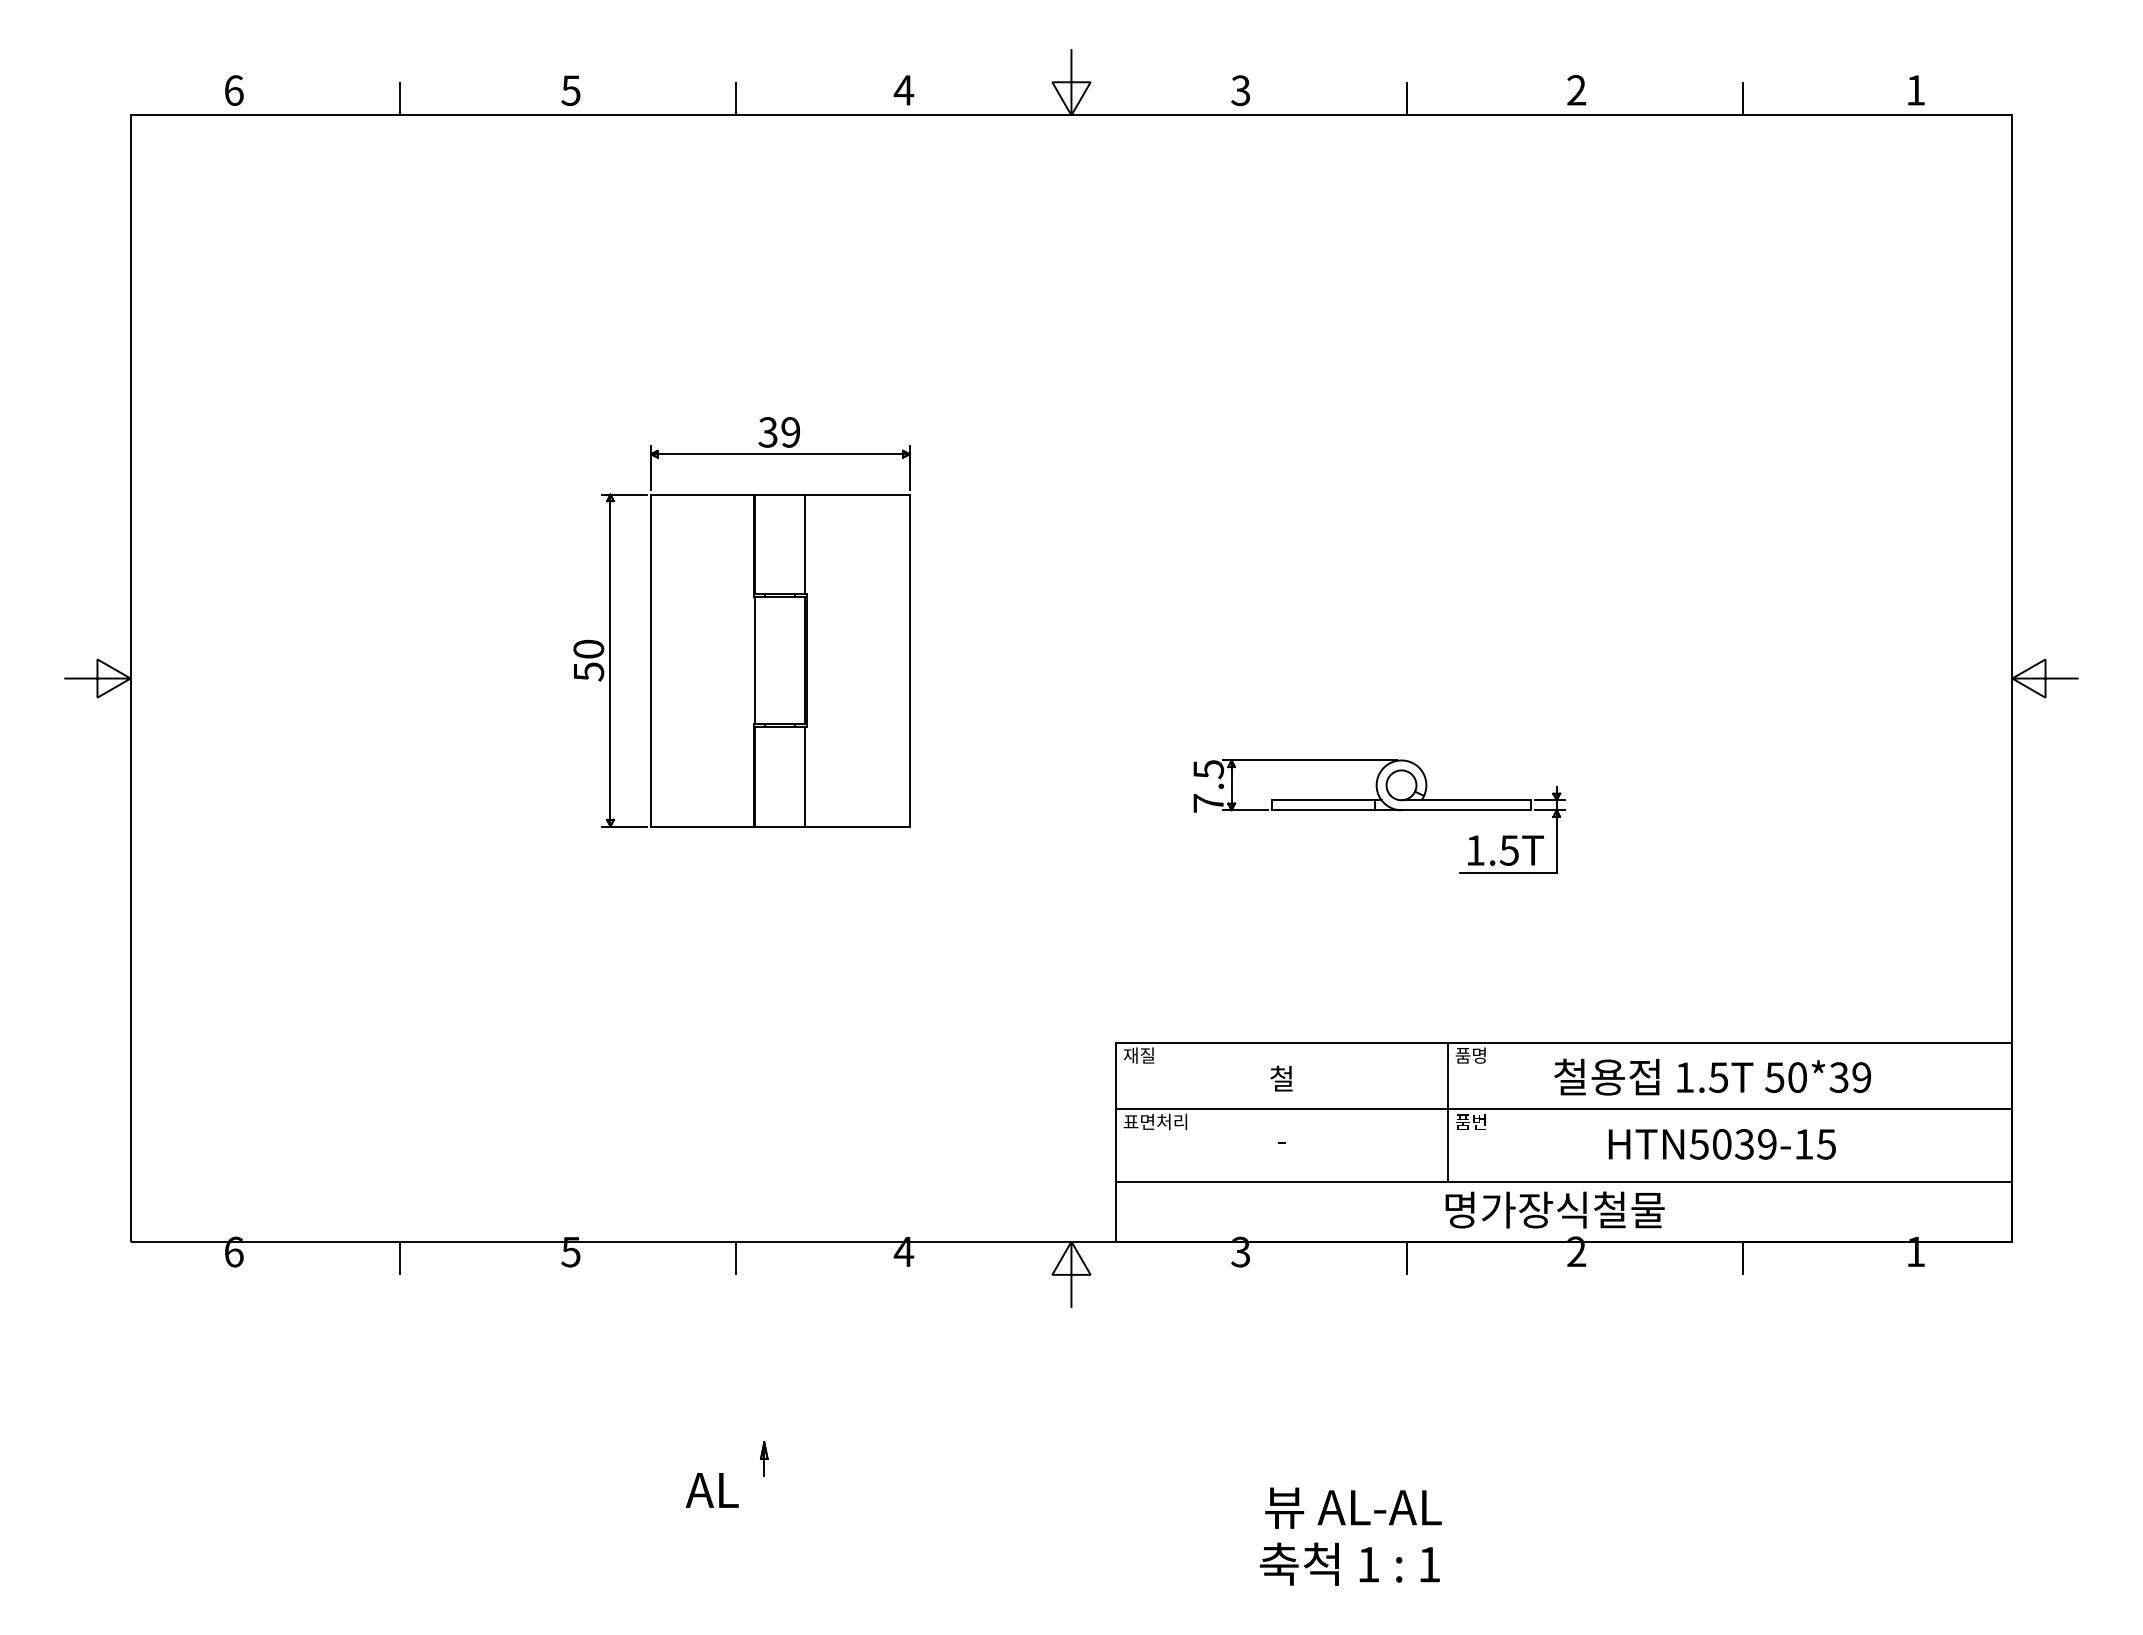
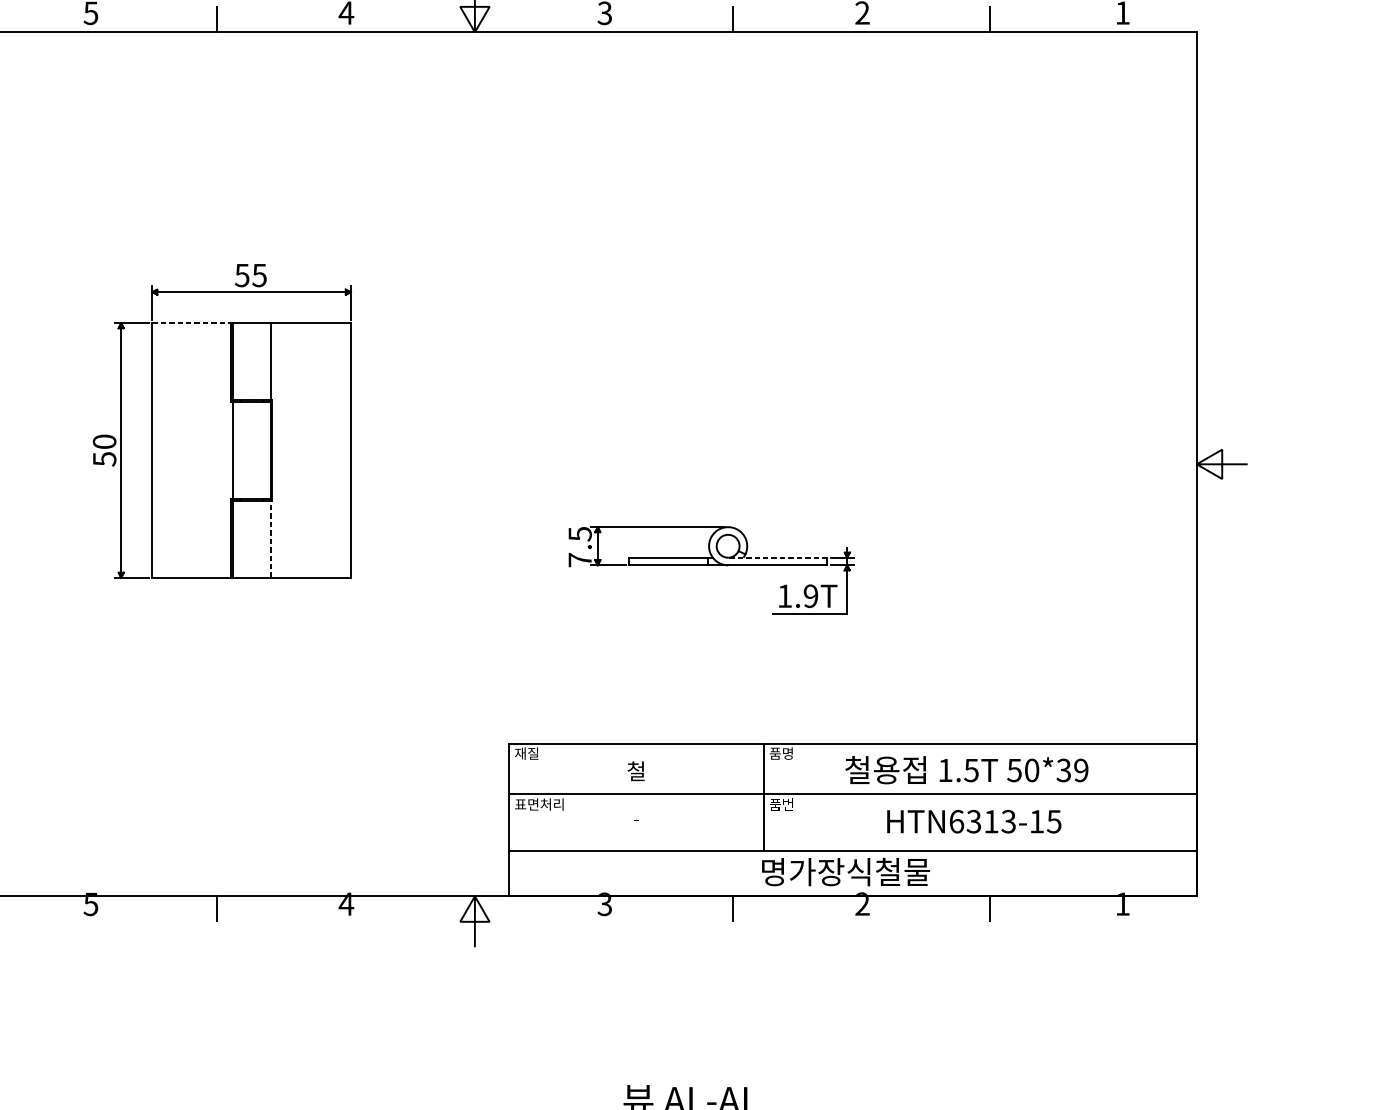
text: (779, 432) -> (250, 275), 39 -> 55
line: (702, 494) -> (191, 323), solid -> dashed
line: (805, 776) -> (270, 539), solid -> dashed
line: (1466, 800) -> (778, 557), solid -> dashed
text: (1508, 850) -> (810, 596), 1.5T -> 1.9T
text: (1732, 1144) -> (982, 821), HTN5039-15 -> HTN6313-15
part: (726, 1474) -> (210, 1074), removed

